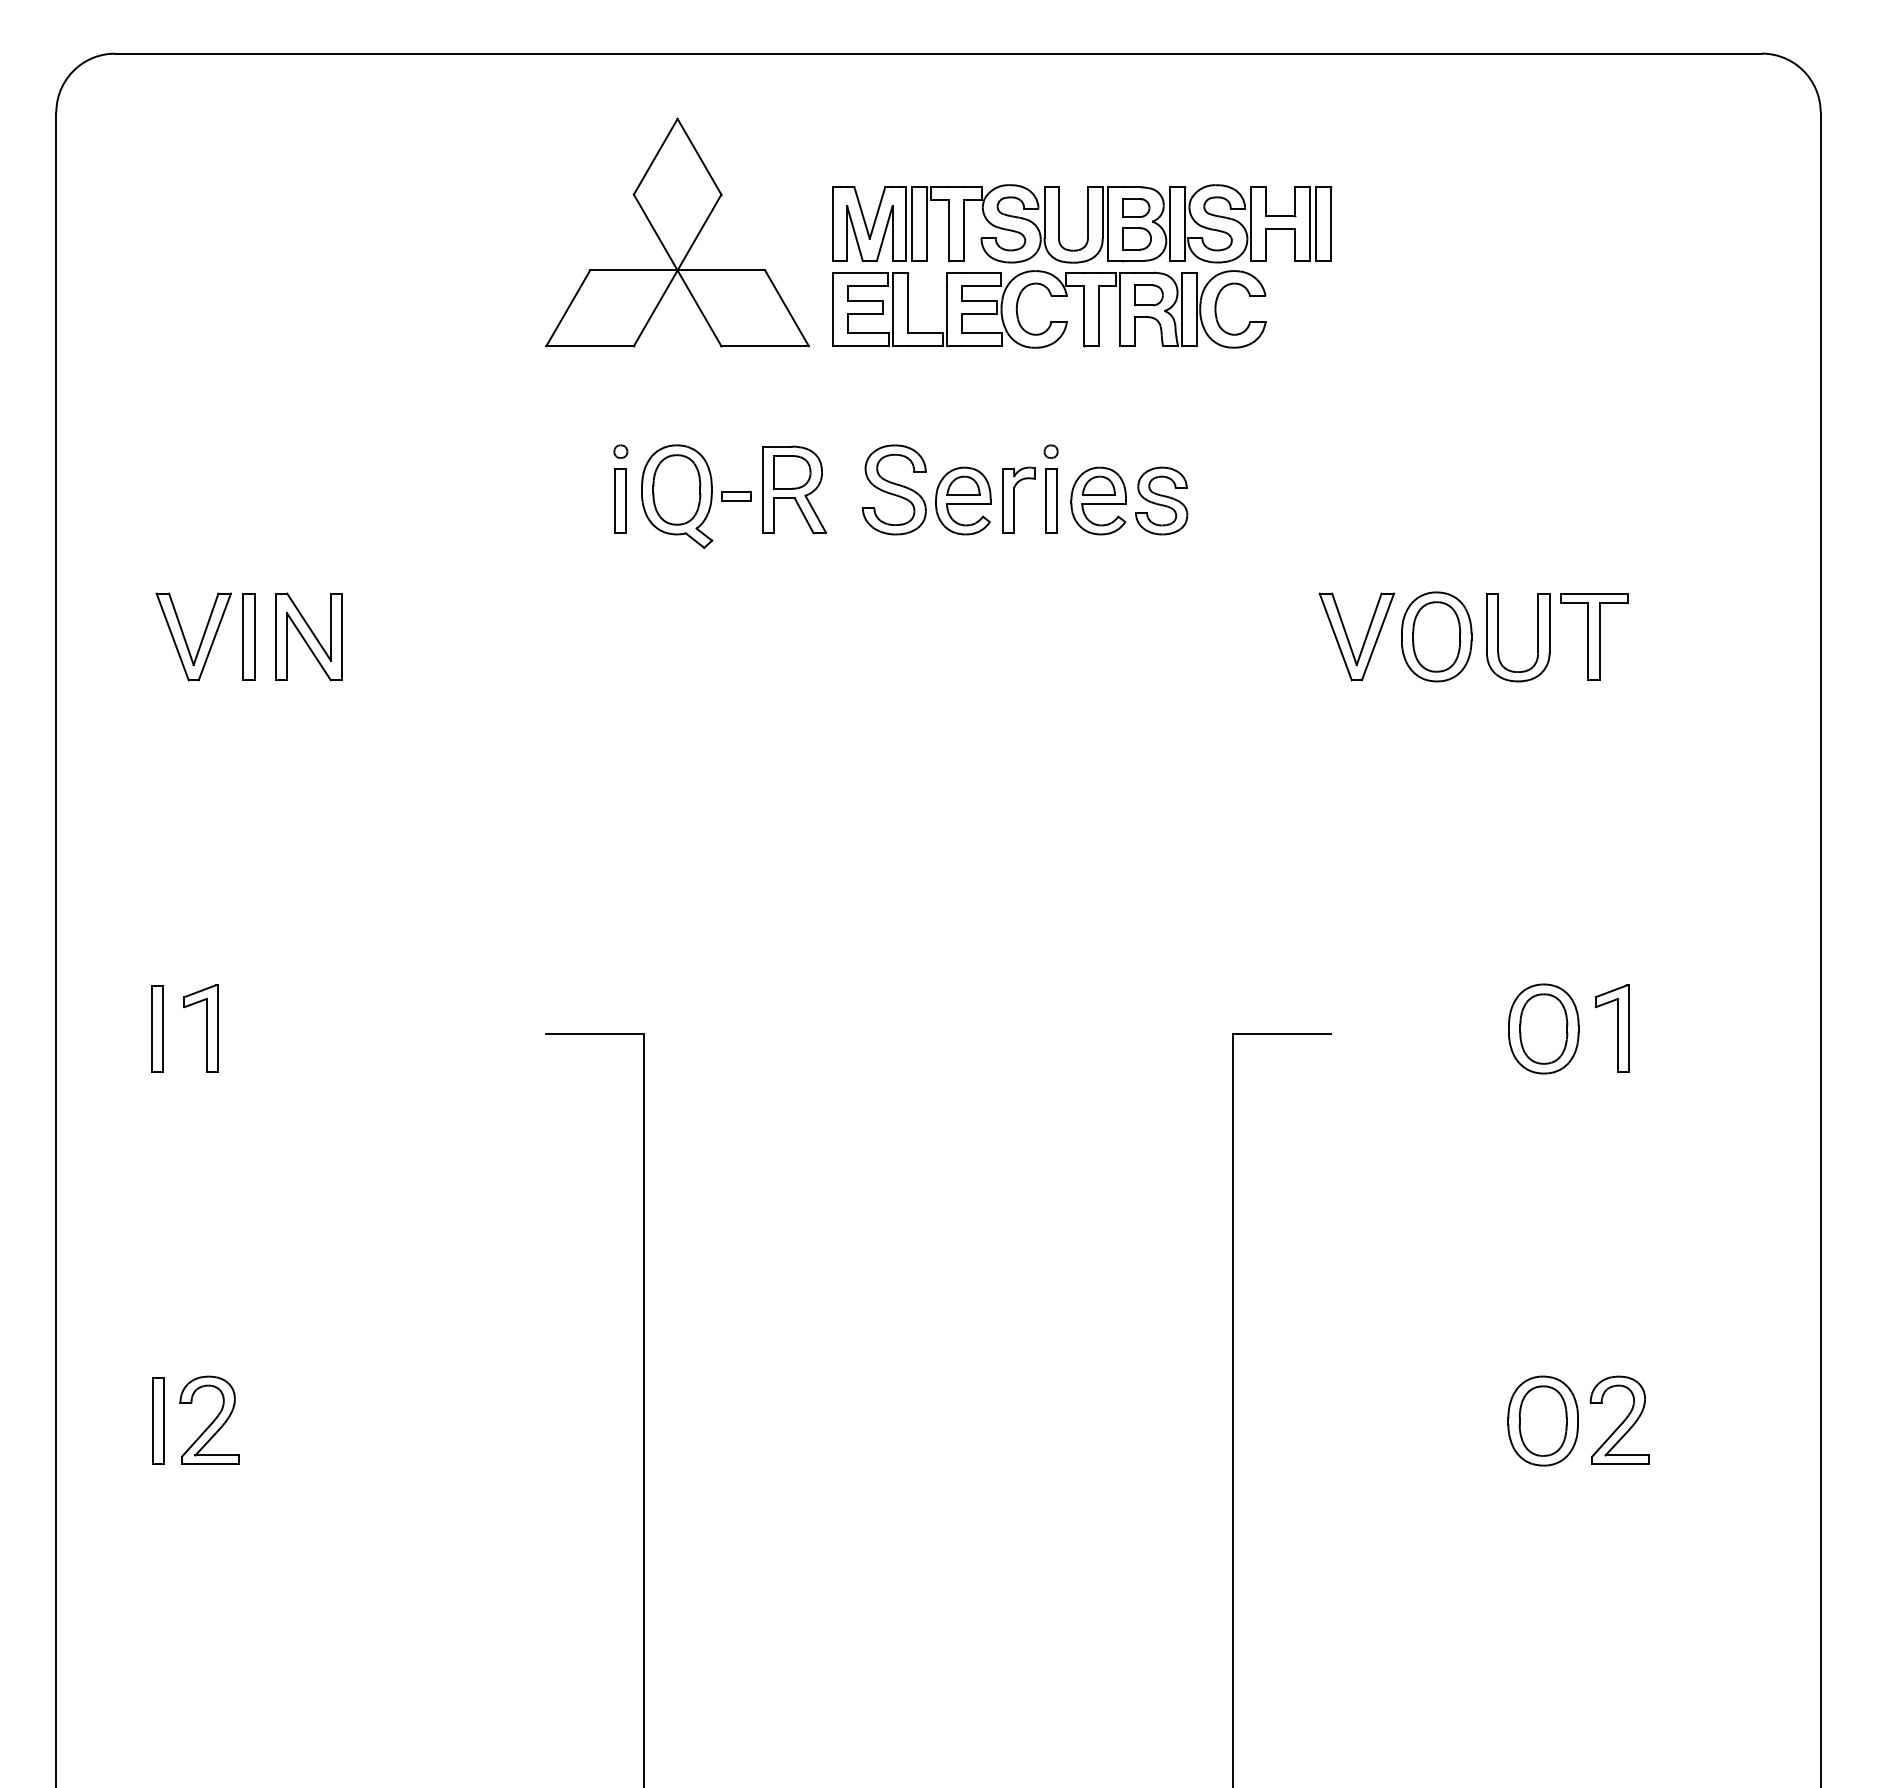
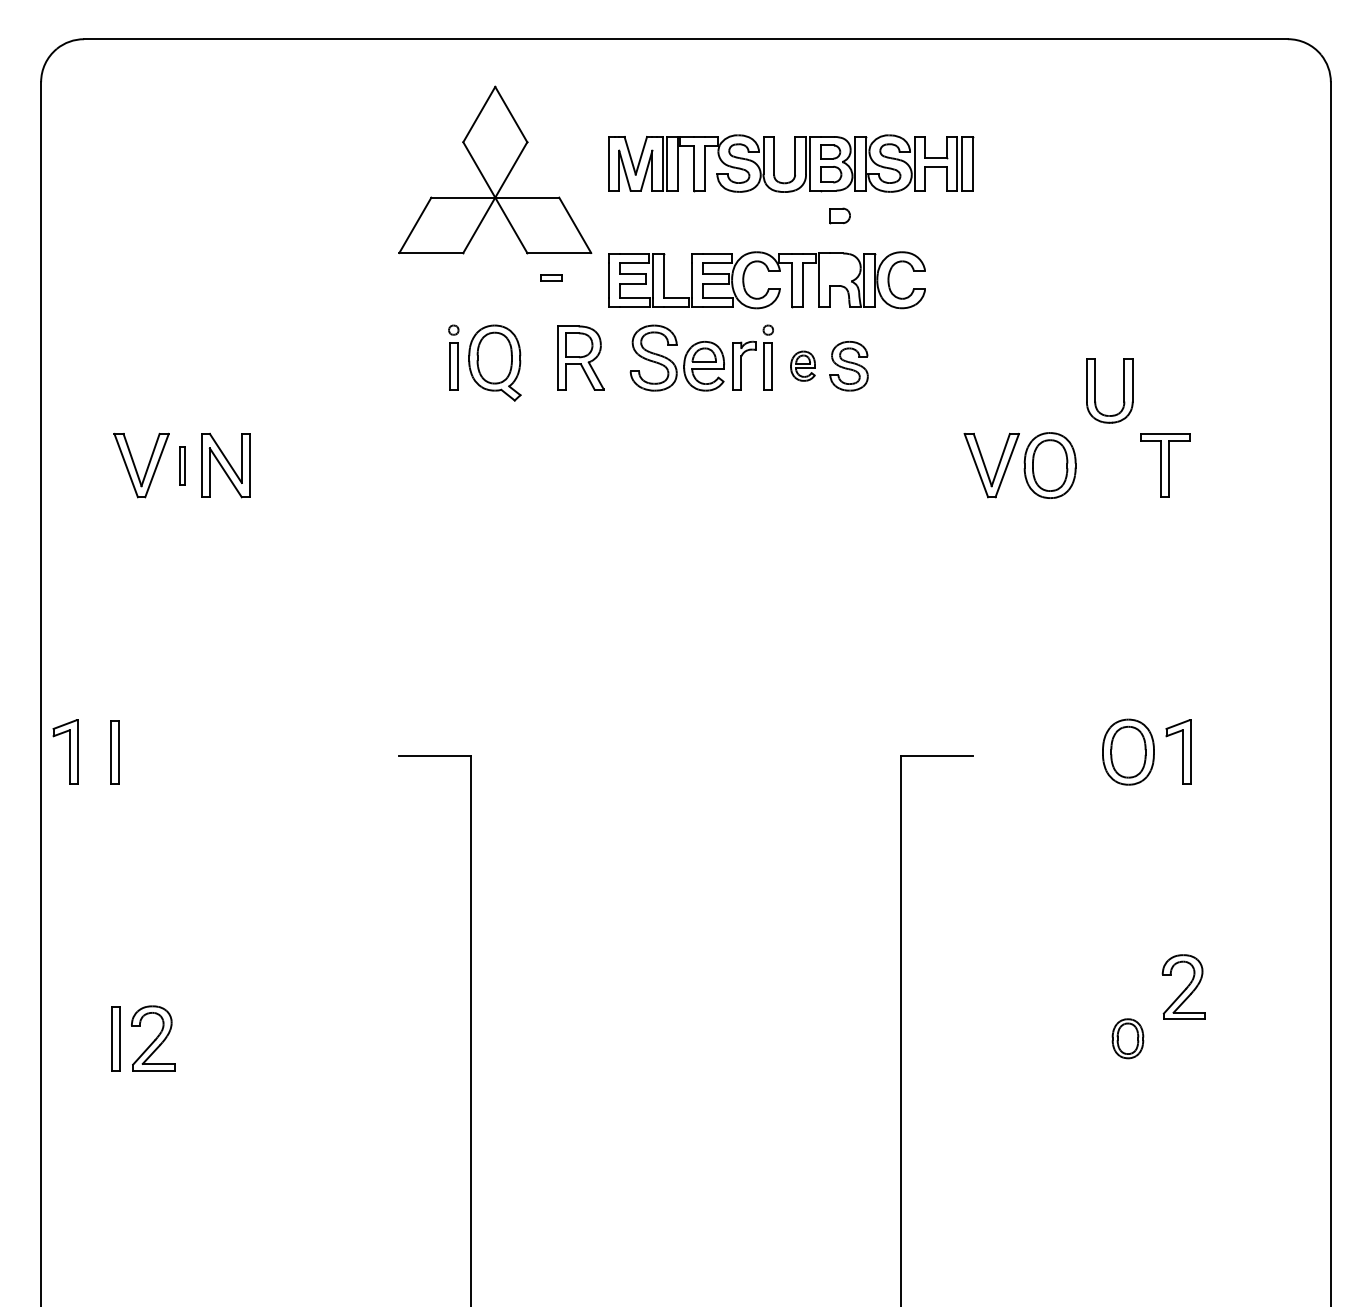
part: (1050, 321) -> (767, 289), moved
part: (736, 496) -> (551, 278), moved
part: (1098, 500) -> (802, 365), size x0.6
part: (248, 636) -> (181, 465), size x0.6
part: (1537, 637) -> (1123, 390), moved
part: (200, 1028) -> (65, 751), moved
part: (1619, 1419) -> (1183, 986), moved
part: (1542, 1420) -> (1127, 1038), size x0.6

